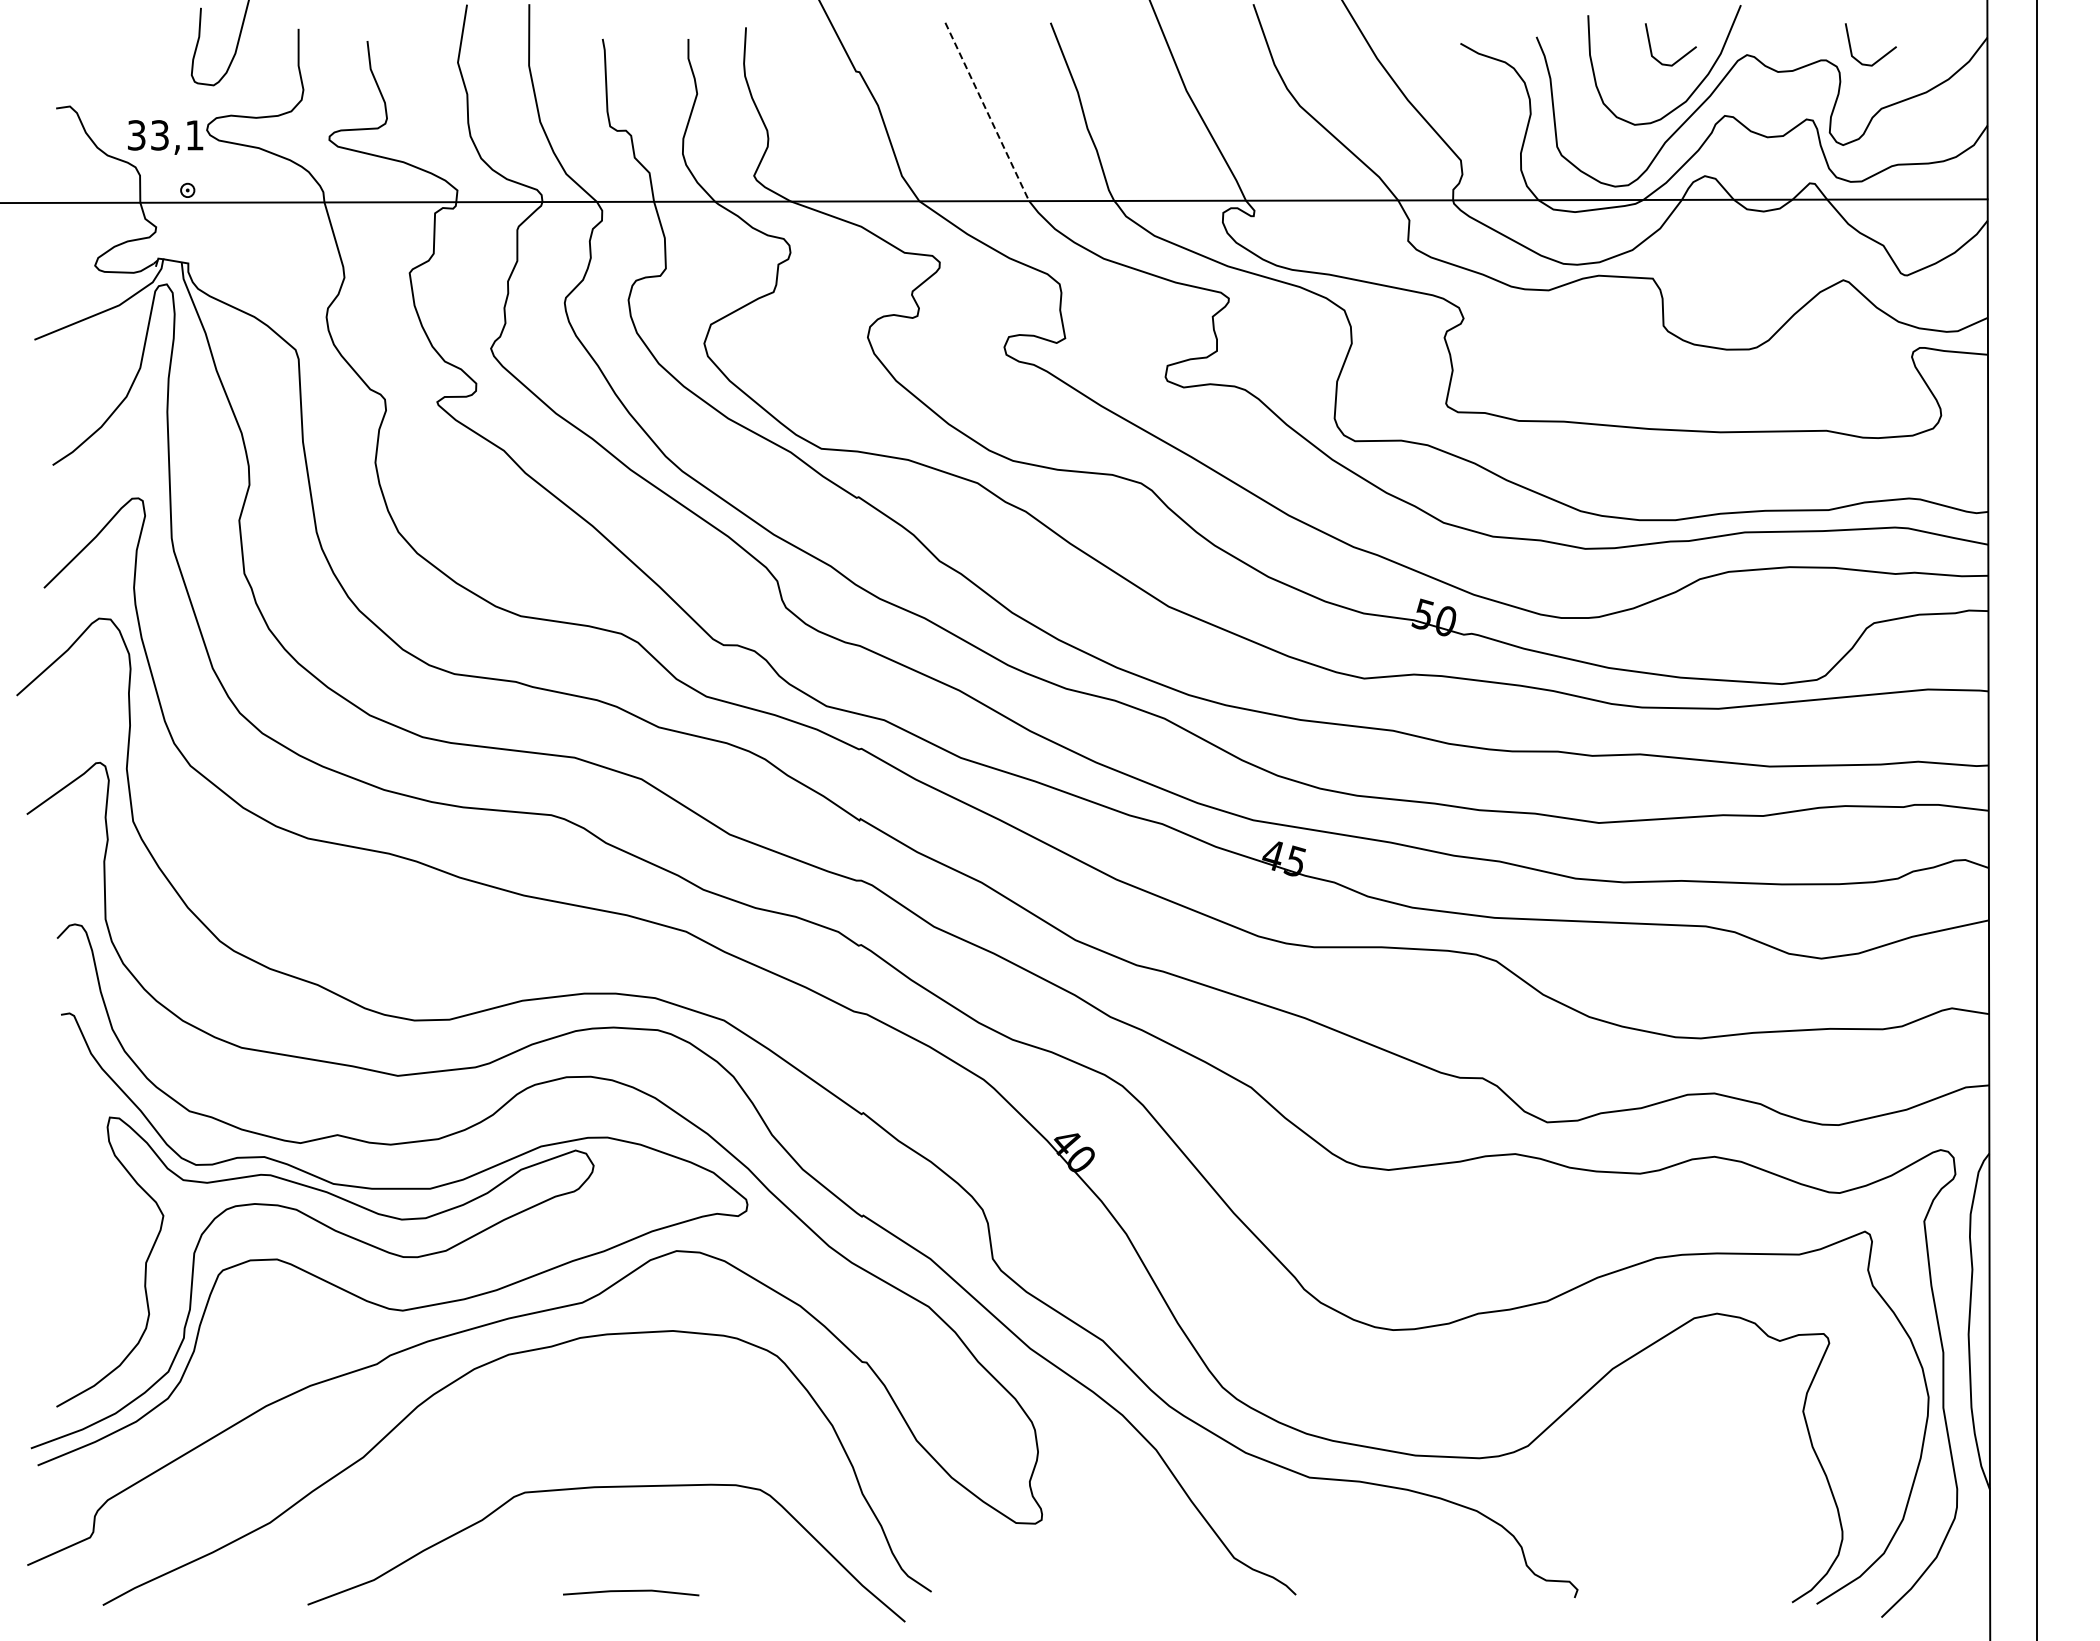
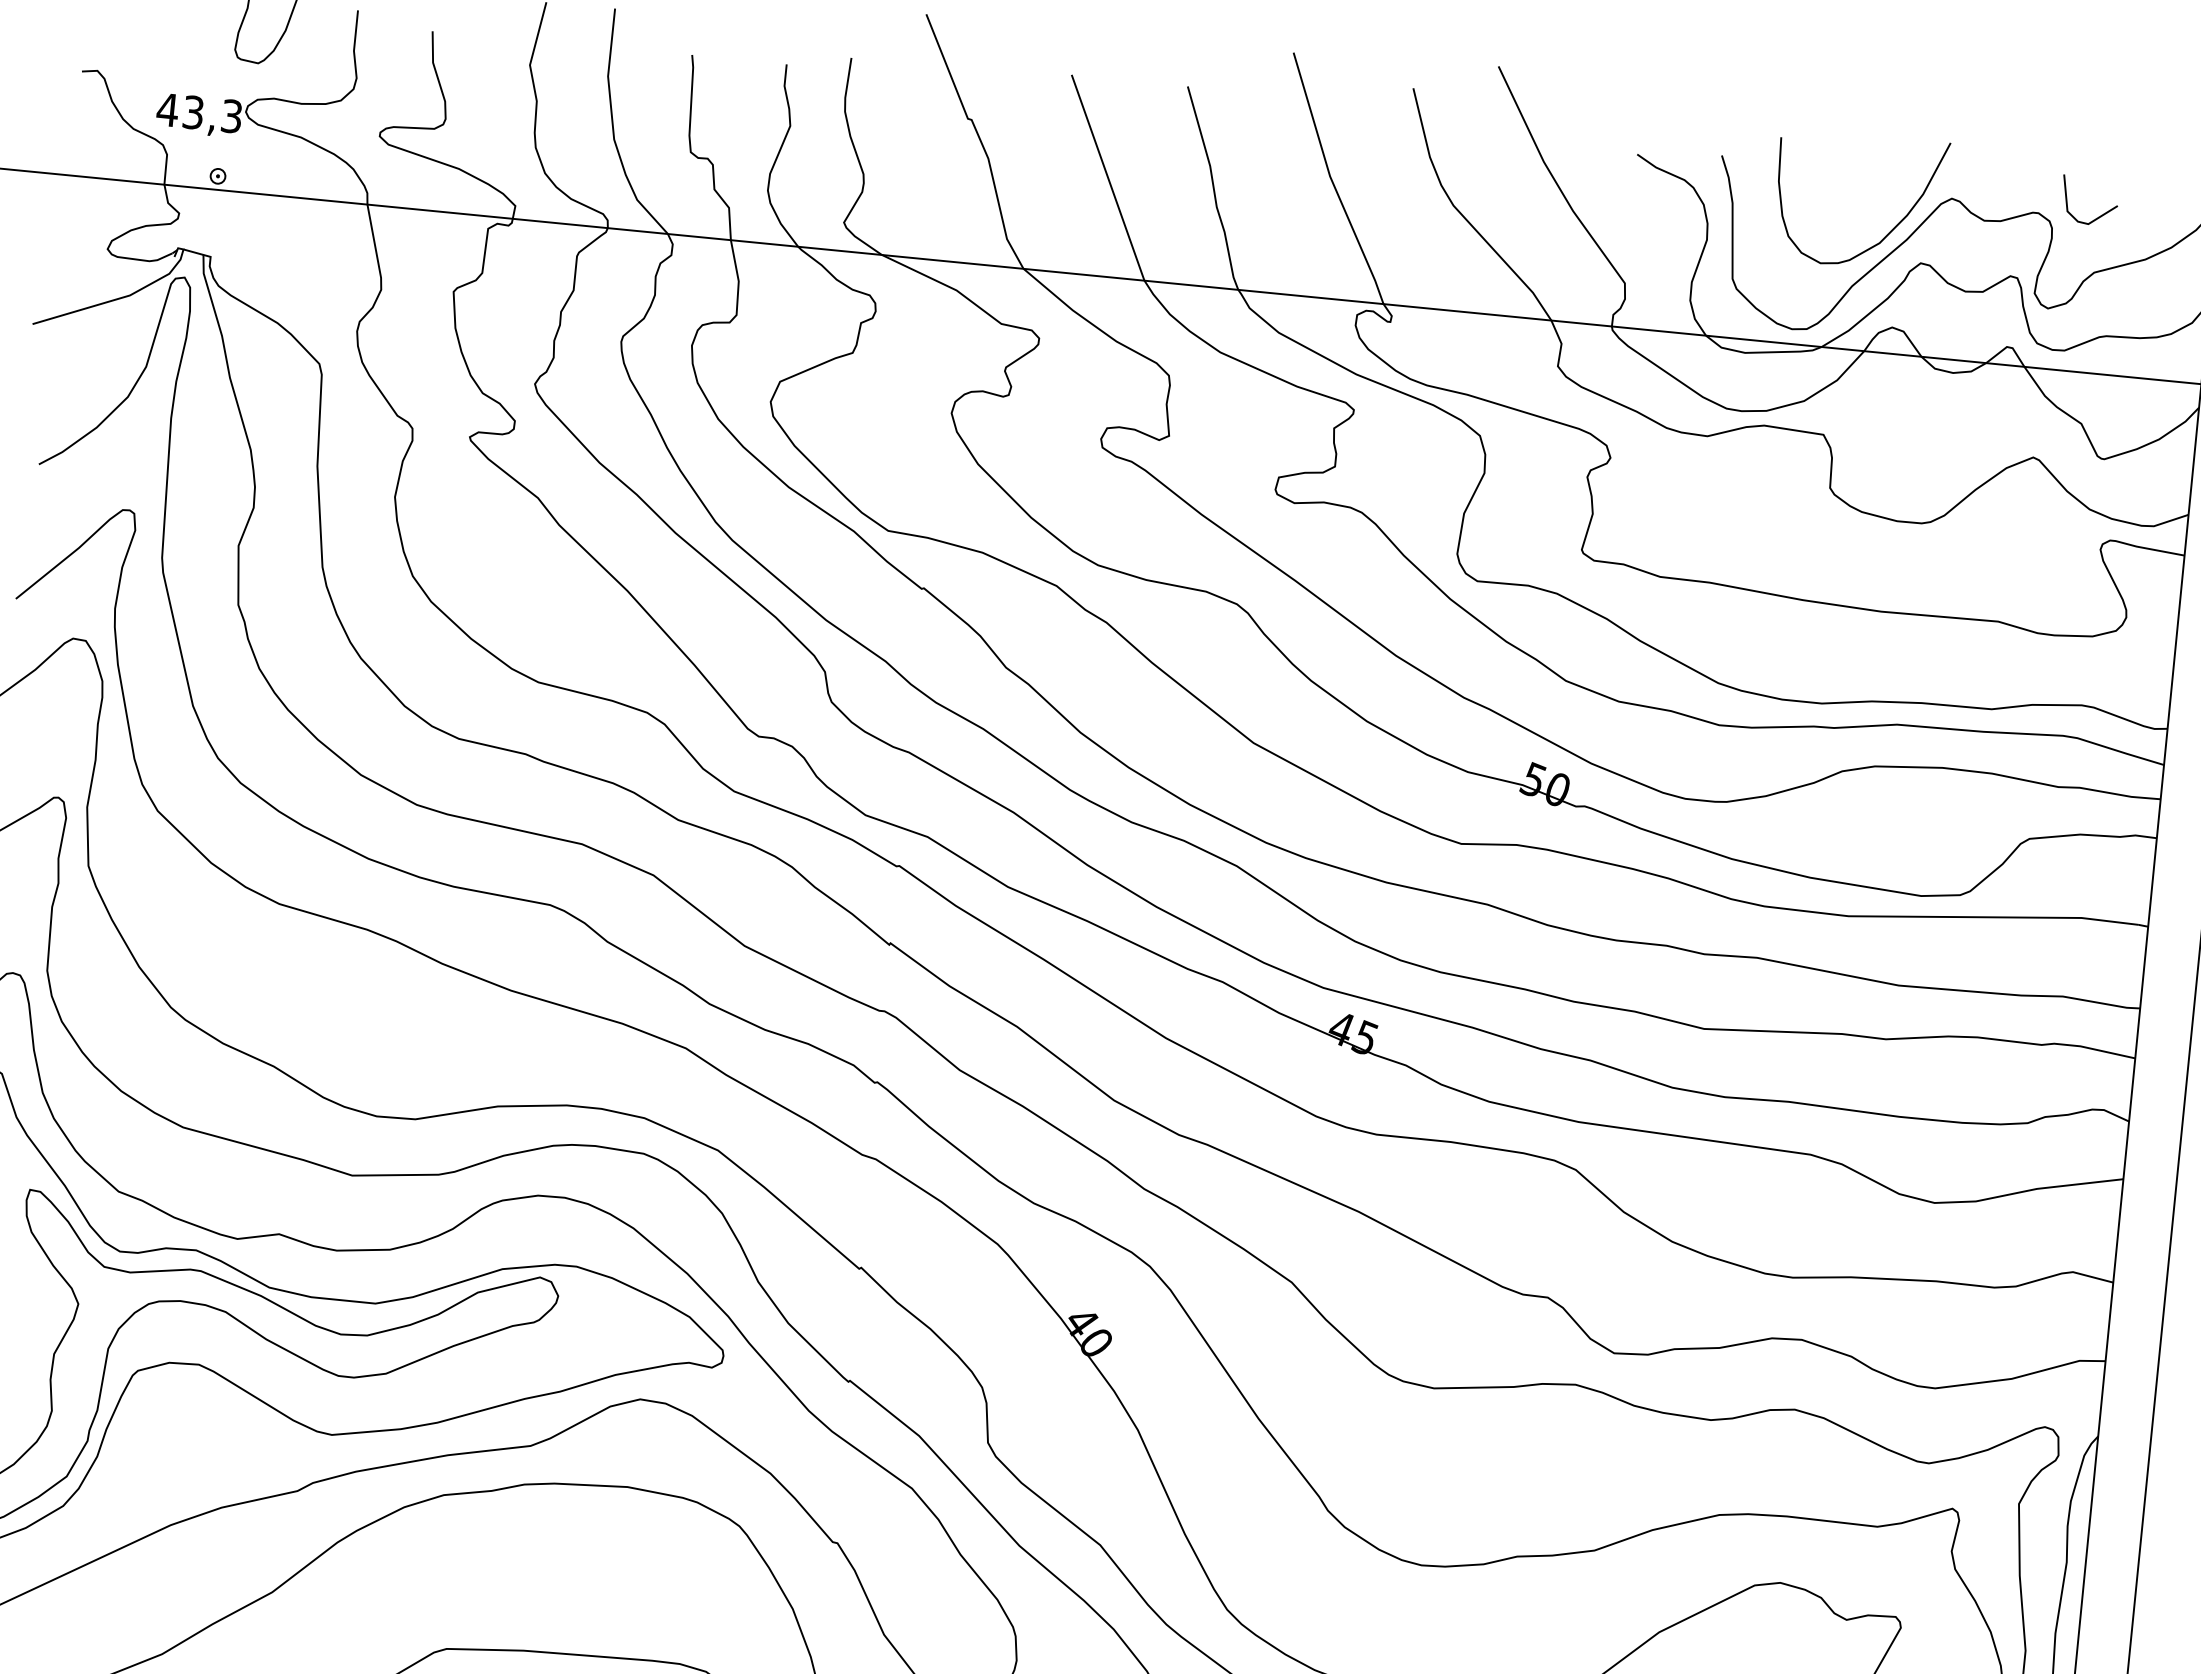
line: (1680, 57) -> (1878, 194), removed
line: (987, 112) -> (1108, 178), dashed -> solid
text: (165, 135) -> (199, 113), 33,1 -> 43,3

